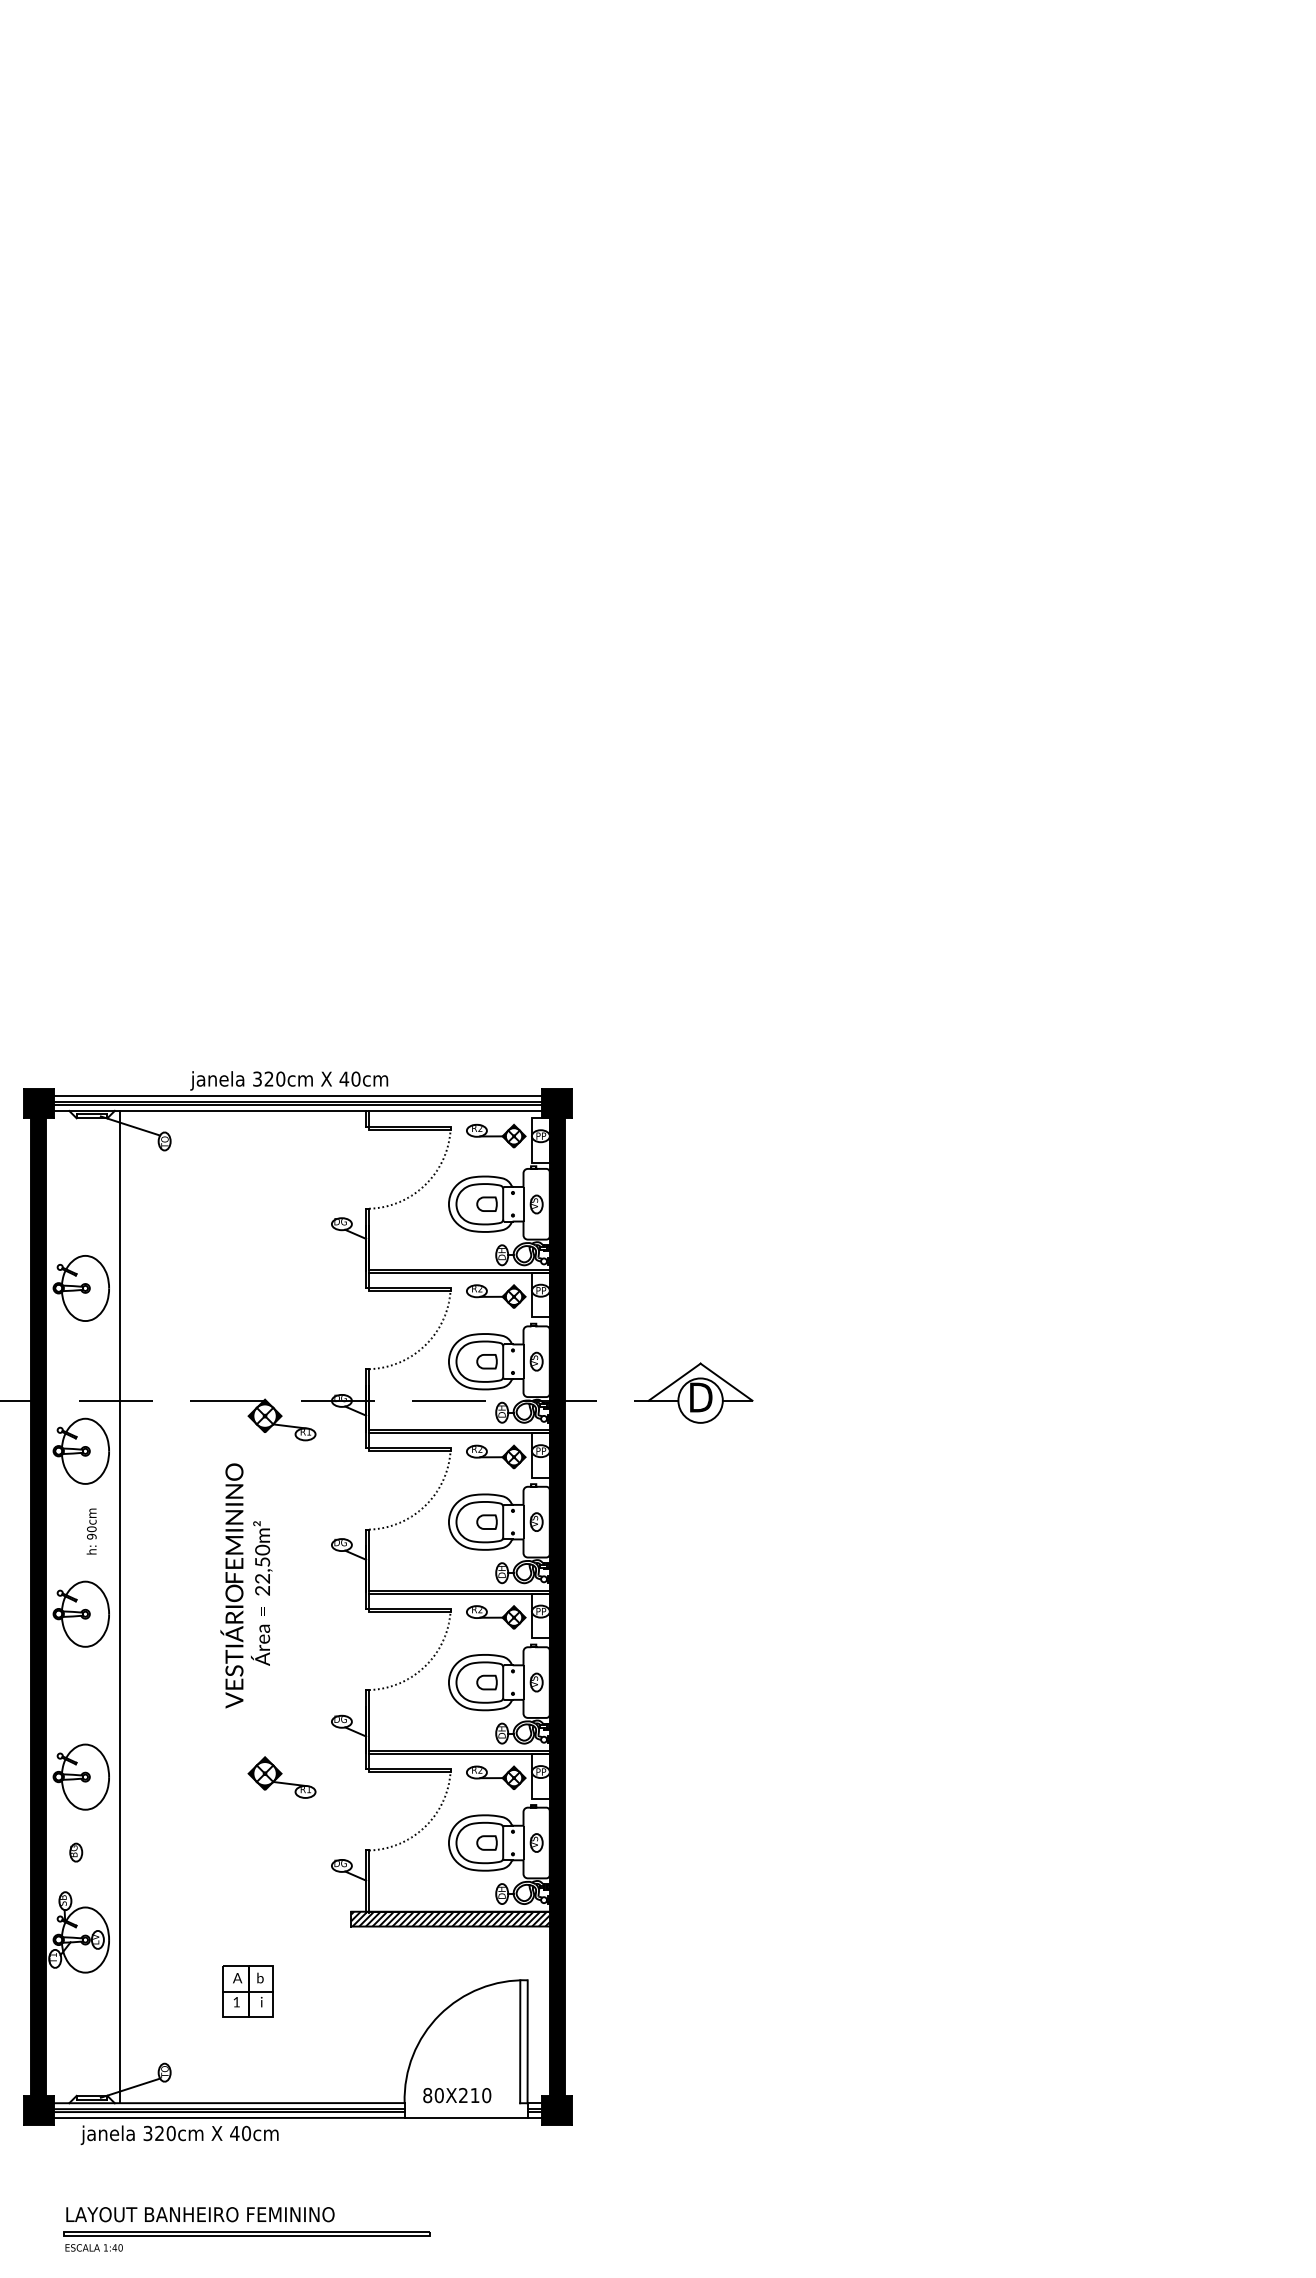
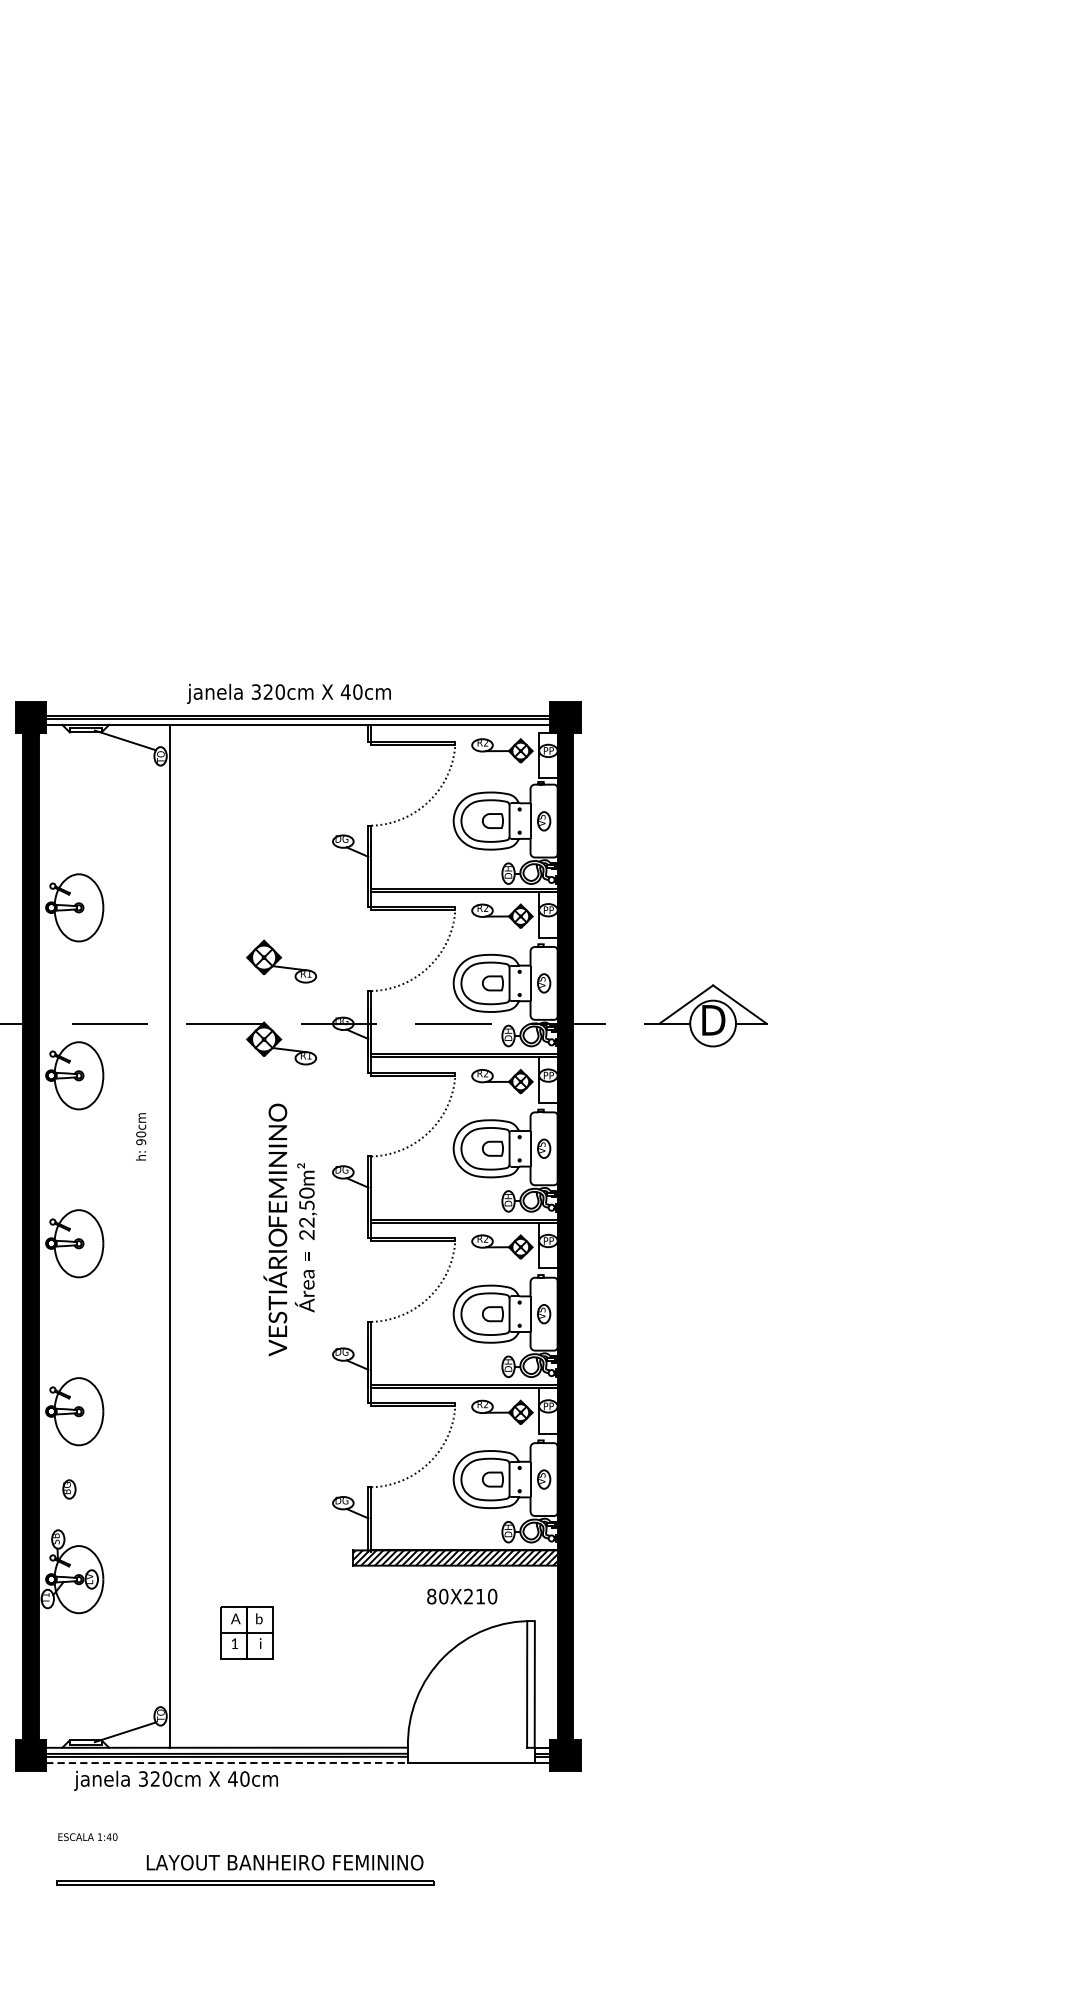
line: (297, 1096) -> (297, 709), removed
text: (91, 1531) -> (140, 1136), moved
text: (246, 1585) -> (290, 1229), moved
line: (120, 1606) -> (169, 1235), moved
part: (281, 1777) -> (281, 961), moved
text: (457, 2095) -> (462, 1596), moved
line: (229, 2117) -> (227, 1762), solid -> dashed
text: (200, 2214) -> (285, 1862), moved
text: (93, 2247) -> (87, 1836), moved

